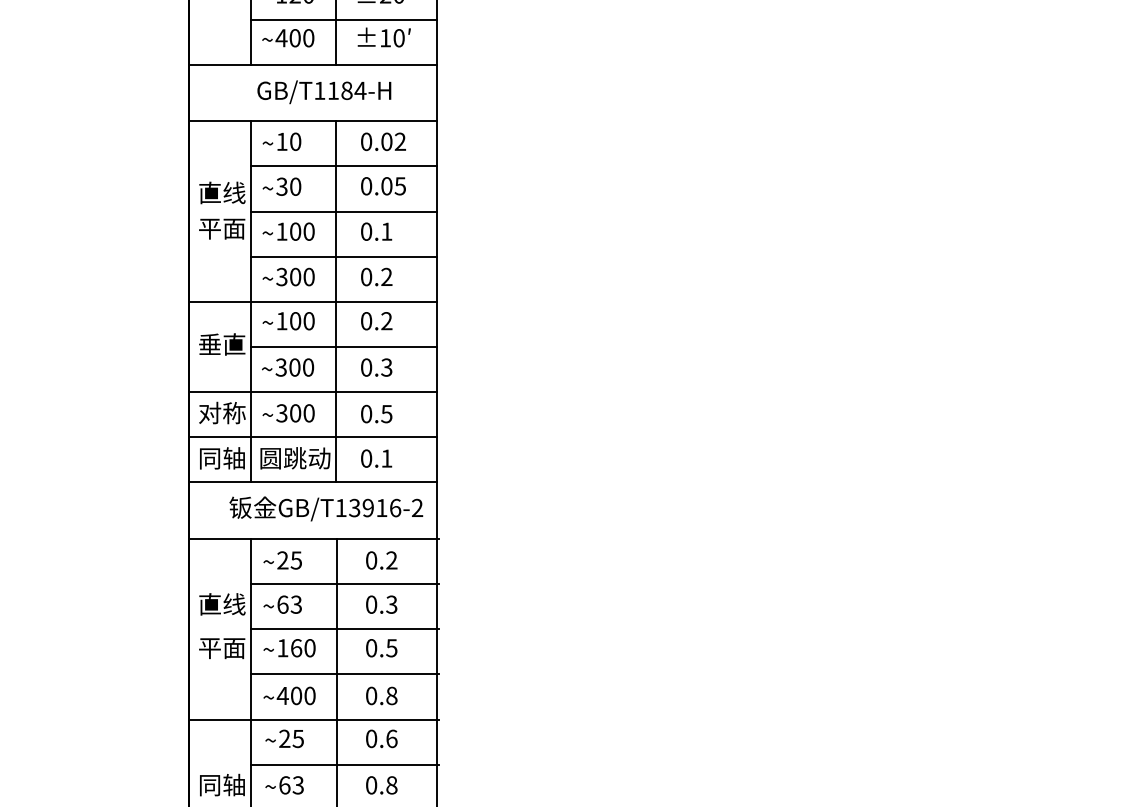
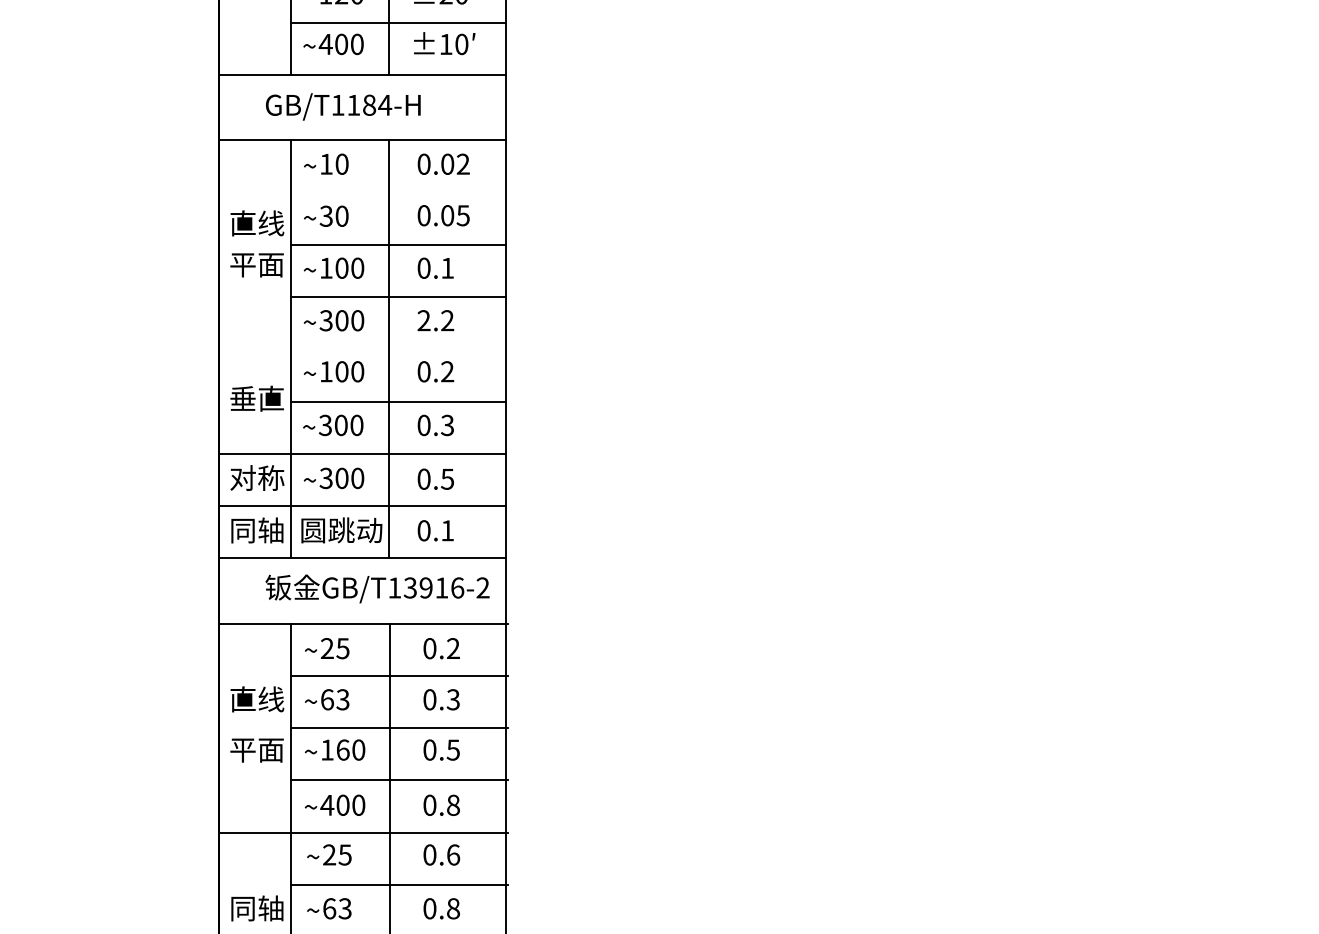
text: (324, 91) -> (343, 106), moved
line: (344, 166) -> (398, 192), removed
text: (366, 276) -> (423, 320), 0.2 -> 2.2
line: (313, 301) -> (362, 349), removed

